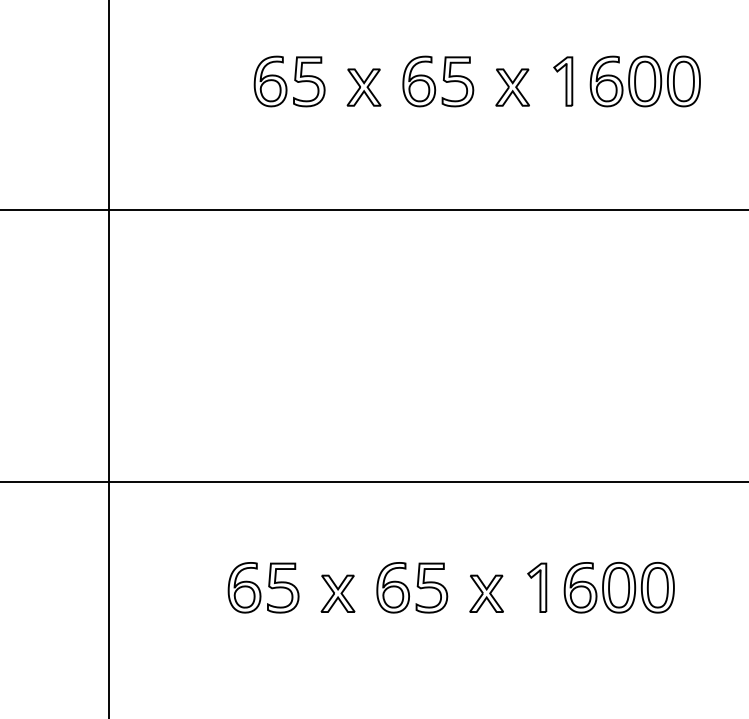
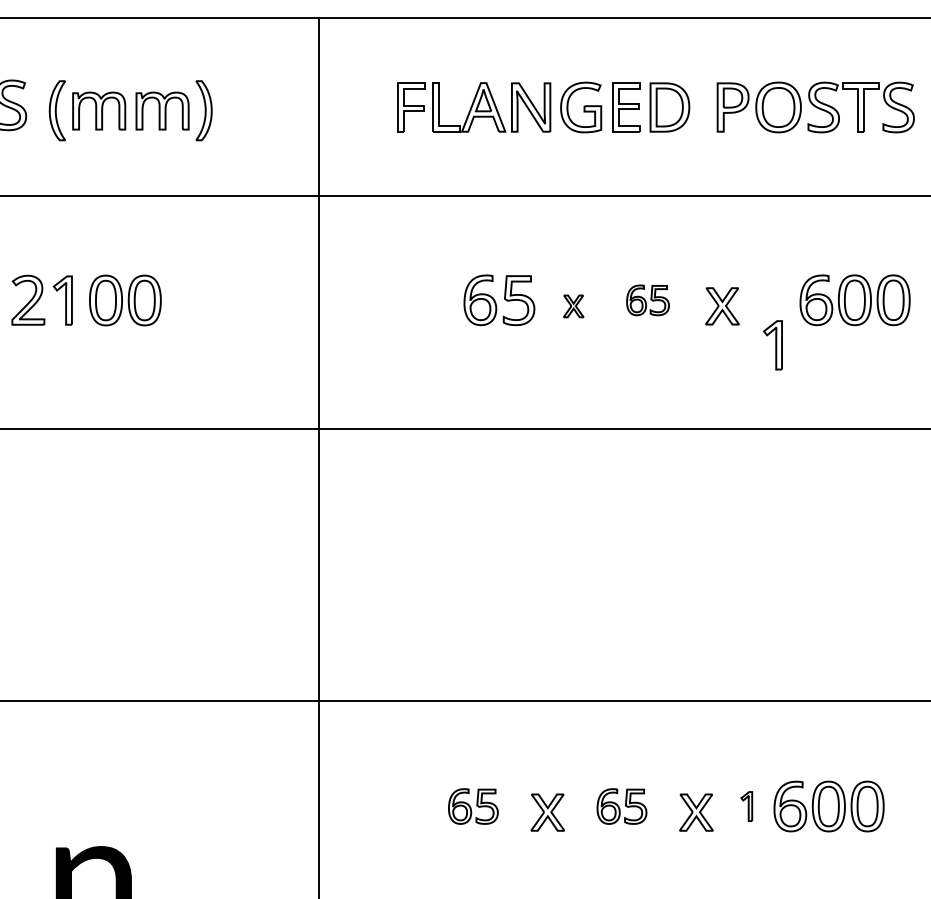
part: (437, 81) -> (647, 300), size x0.6
part: (562, 81) -> (772, 345), moved
part: (363, 87) -> (573, 306), size x0.6
part: (263, 587) -> (473, 806), size x0.7
part: (411, 587) -> (621, 806), size x0.7
part: (536, 587) -> (746, 806), size x0.6

